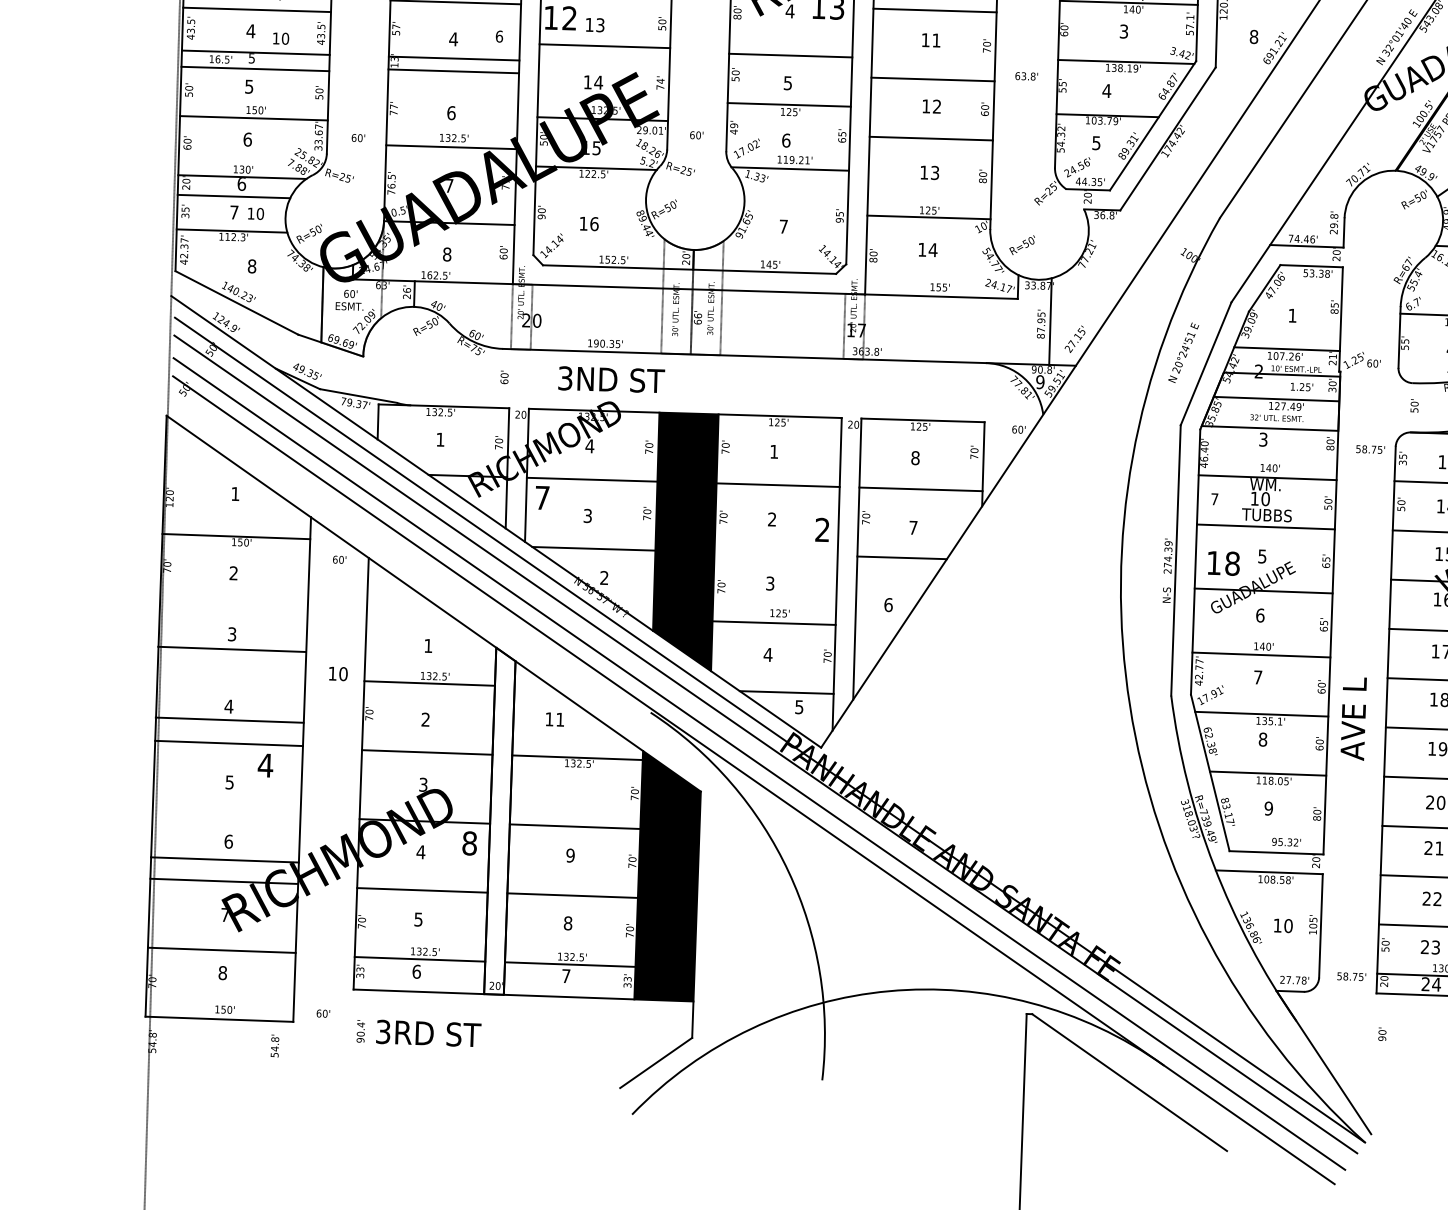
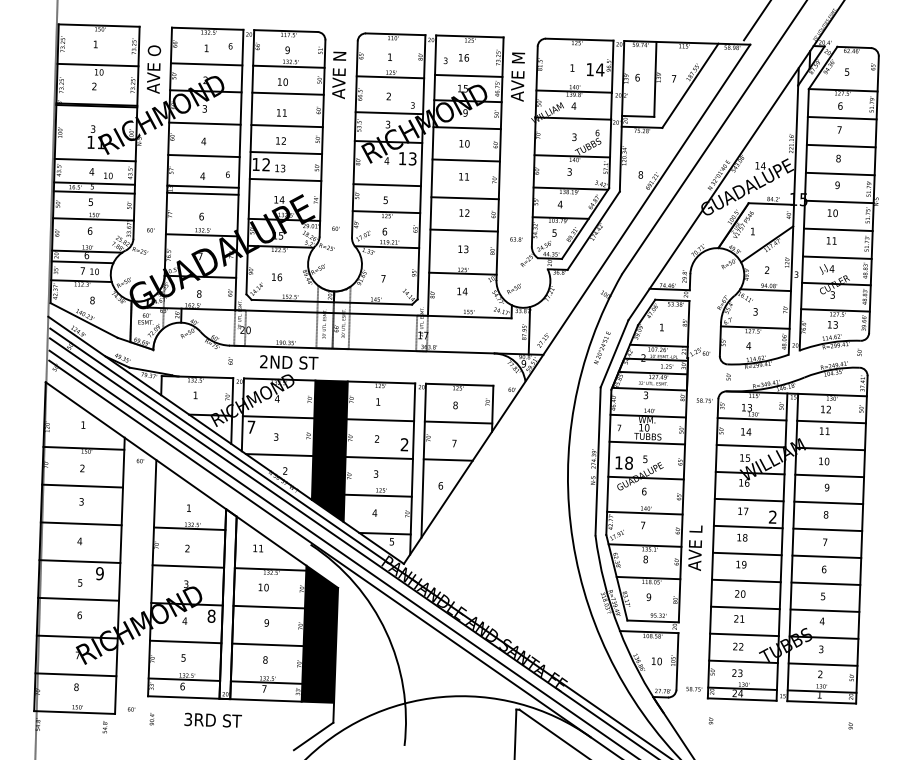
text: (1026, 76) -> (516, 239), moved
text: (564, 379) -> (263, 362), 3ND -> 2ND
line: (774, 553) -> (378, 457), added
line: (231, 648) -> (82, 485), moved
text: (337, 673) -> (263, 587), moved
line: (228, 719) -> (80, 523), moved
text: (264, 765) -> (99, 573), 4 -> 9
line: (224, 858) -> (78, 598), moved
text: (427, 1032) -> (212, 719), moved

